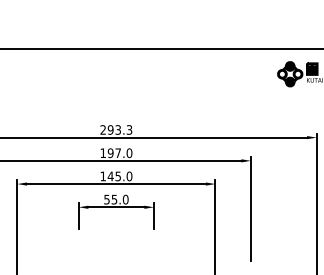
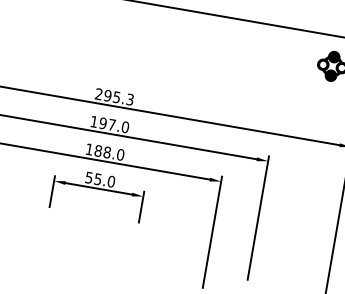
text: (117, 129) -> (116, 96), 293.3 -> 295.3
text: (114, 176) -> (102, 151), 145.0 -> 188.0

